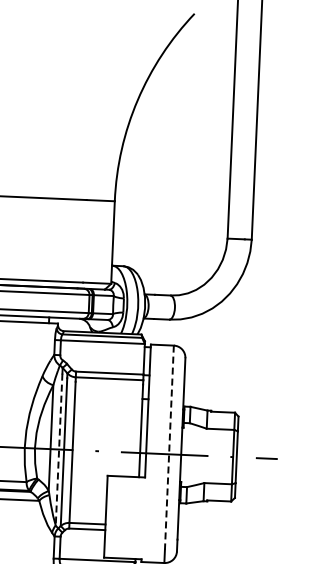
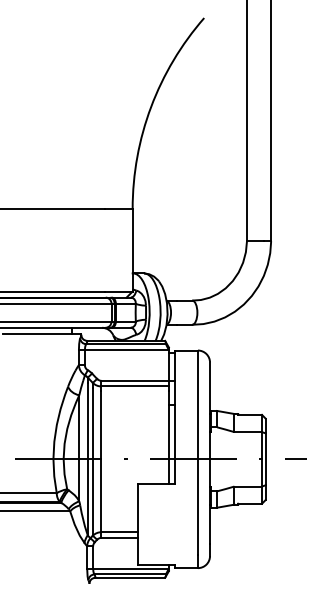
line: (168, 448) -> (197, 453), dashed -> solid
line: (58, 450) -> (87, 460), dashed -> solid

